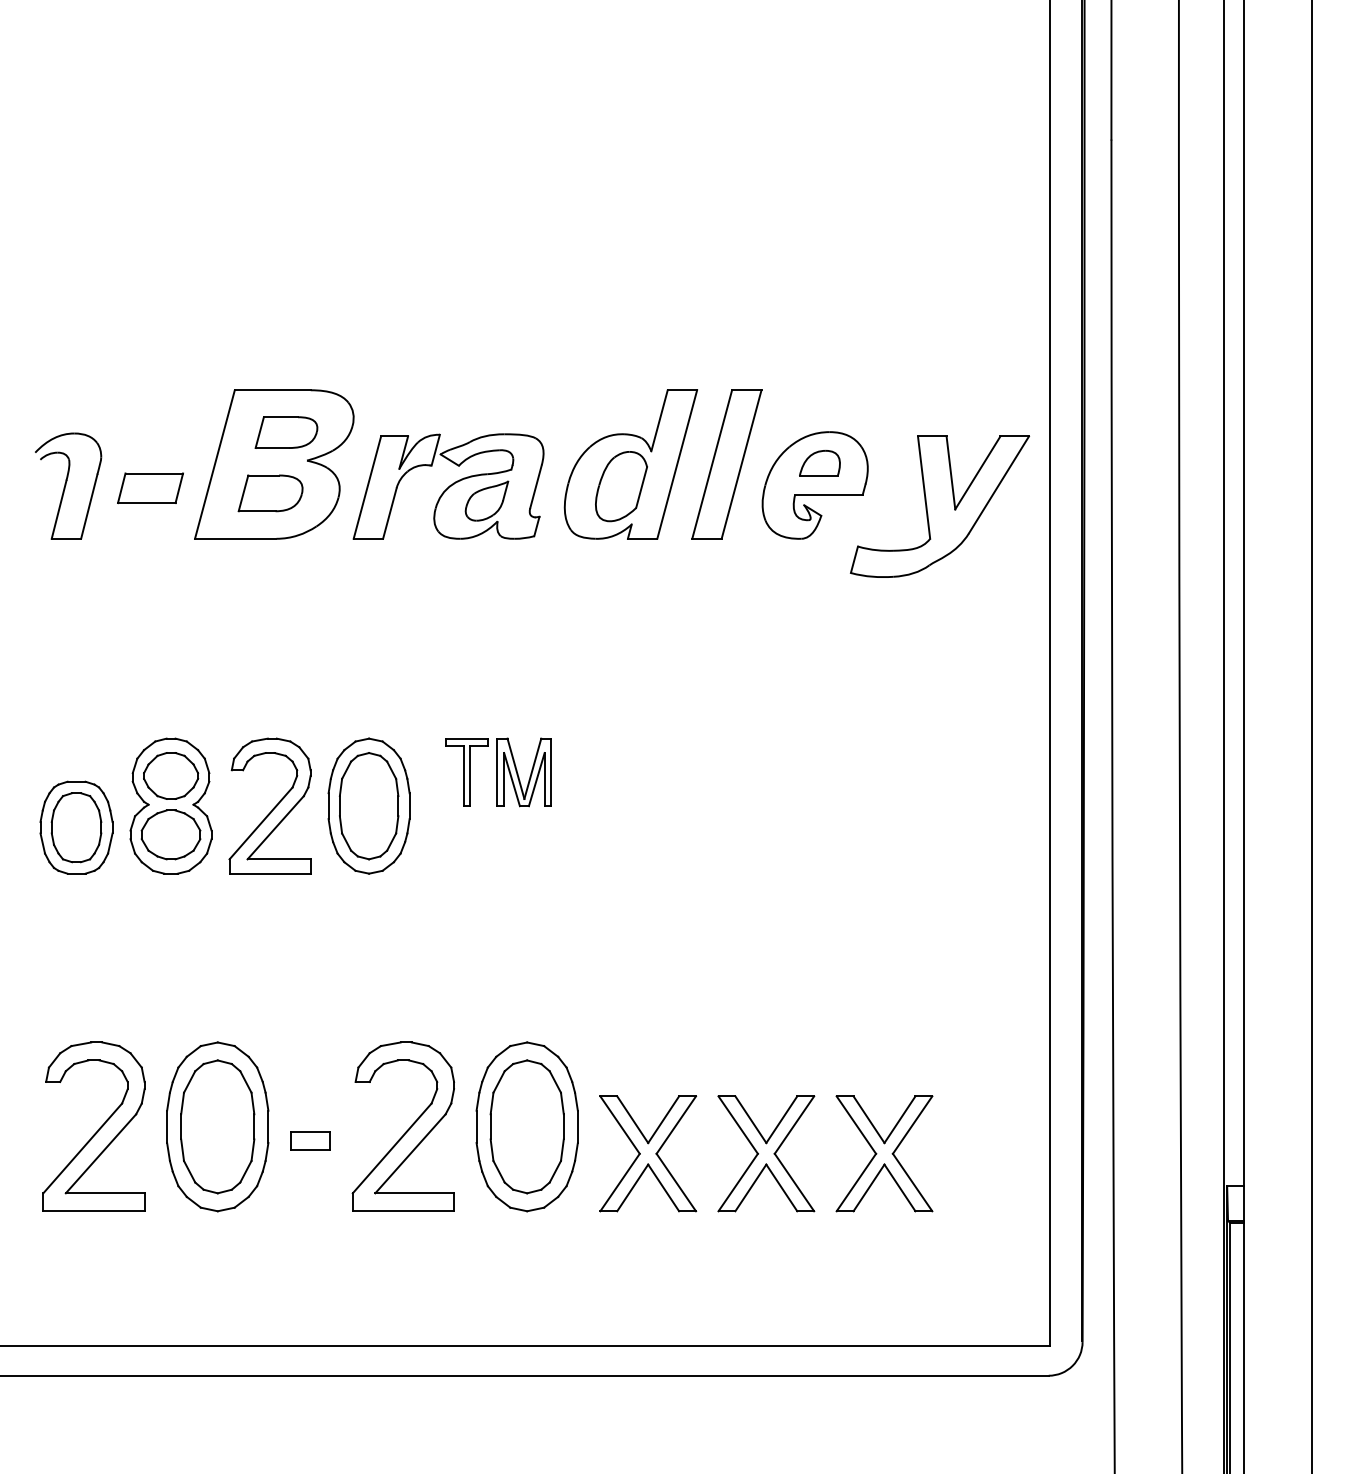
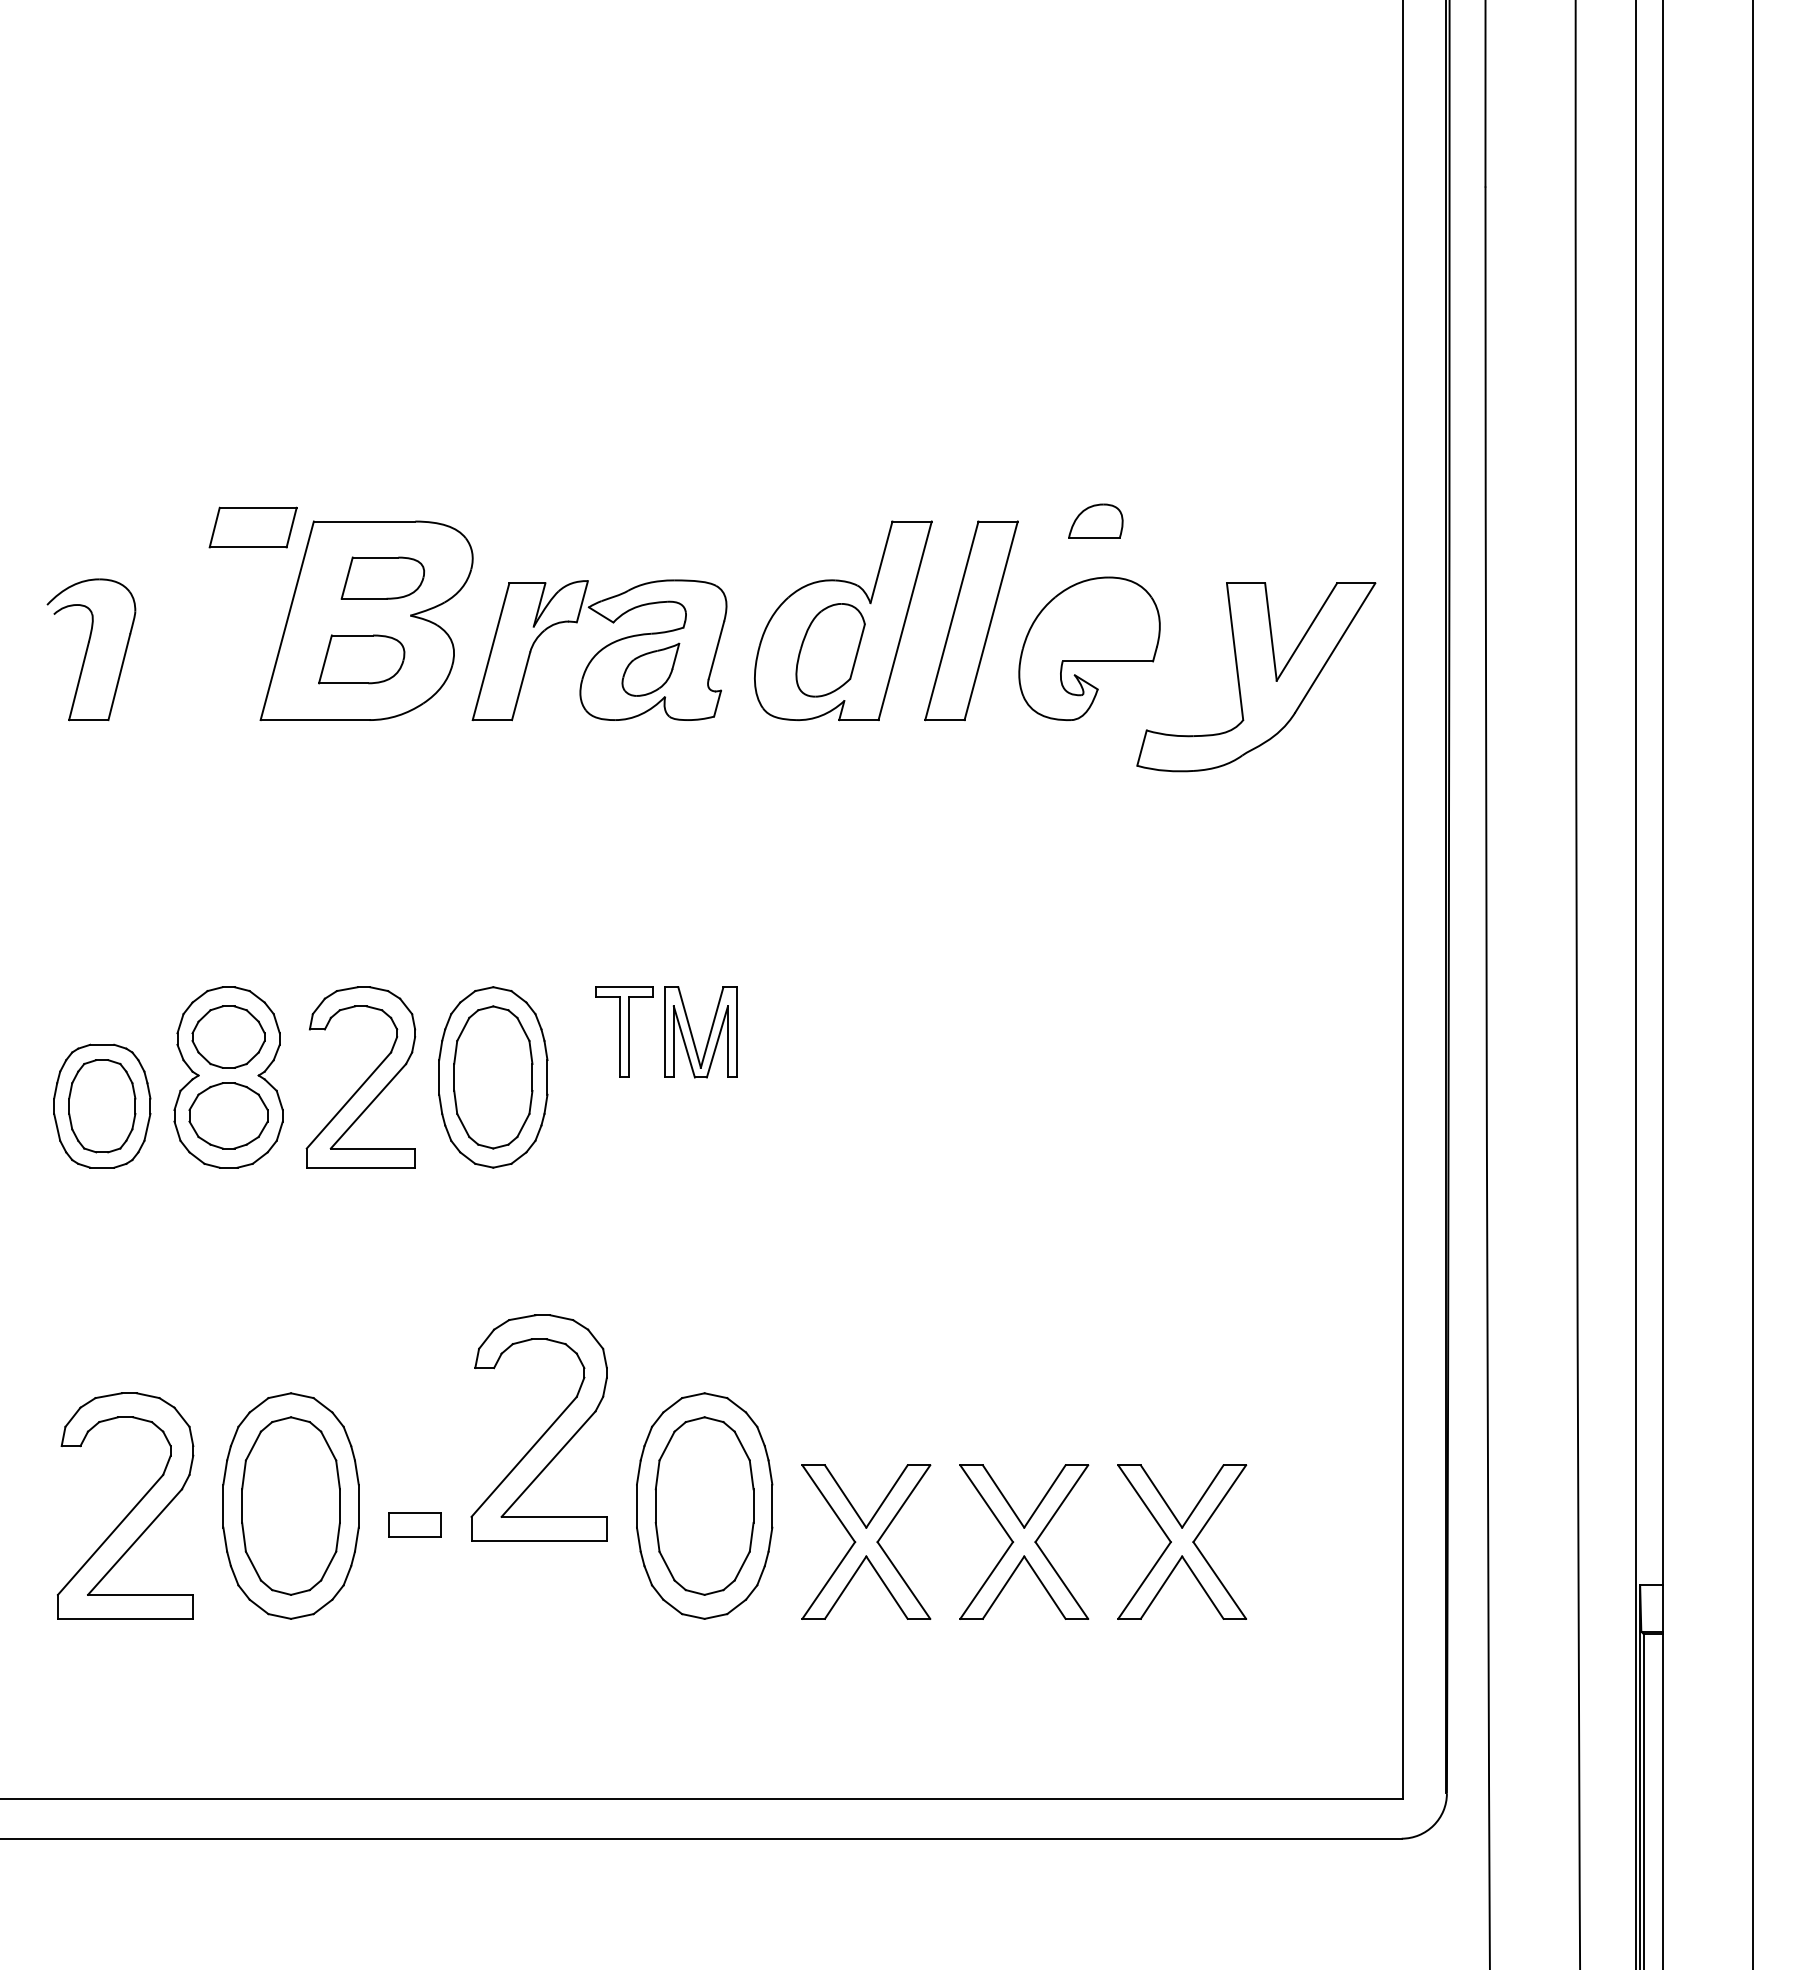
part: (819, 462) -> (1095, 520), moved
part: (150, 488) -> (252, 527), moved
part: (407, 1130) -> (544, 1432), moved

